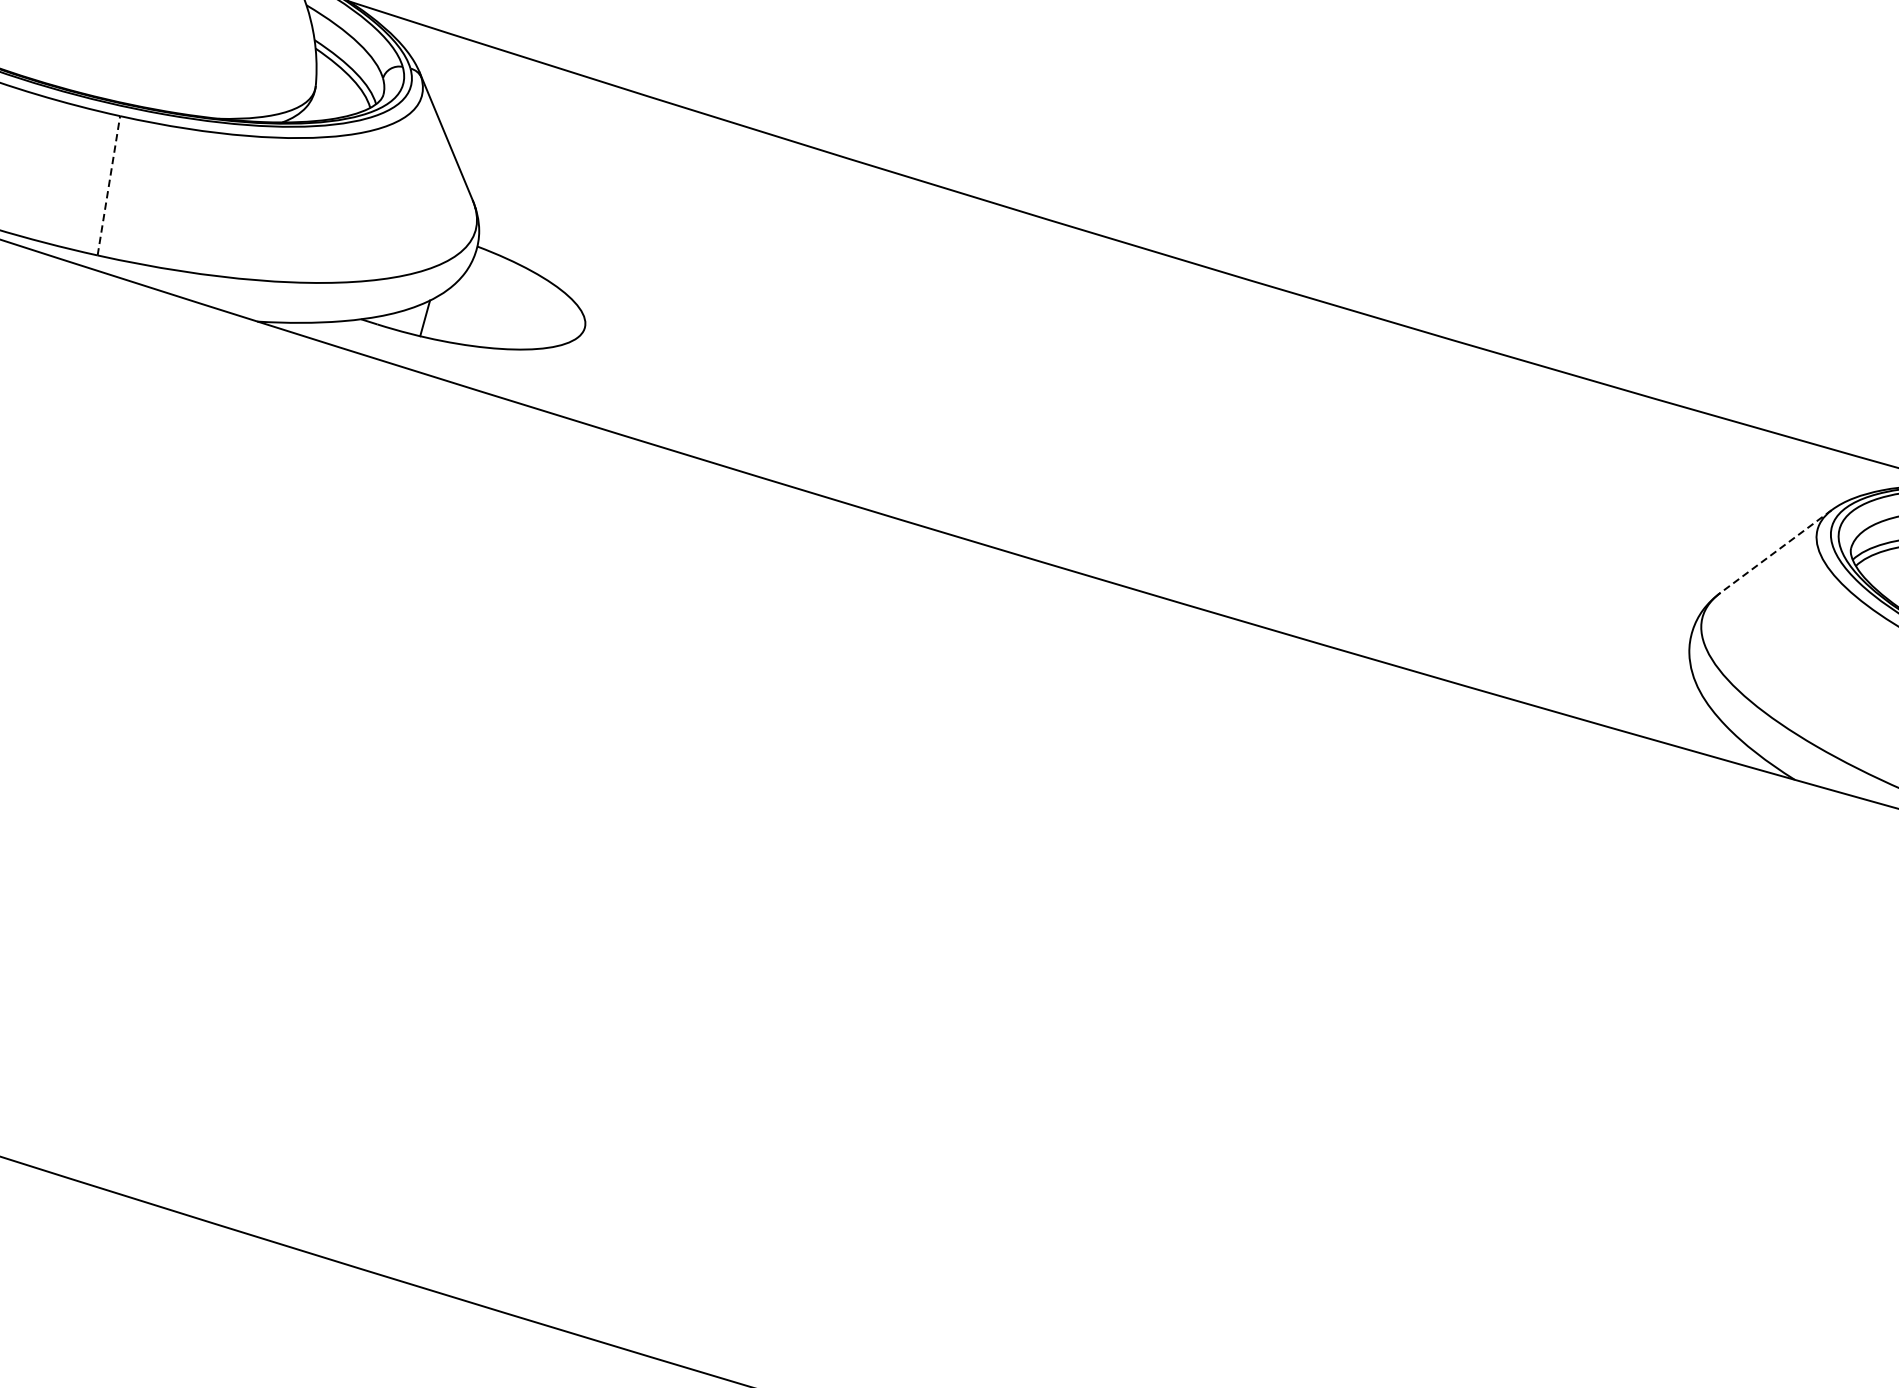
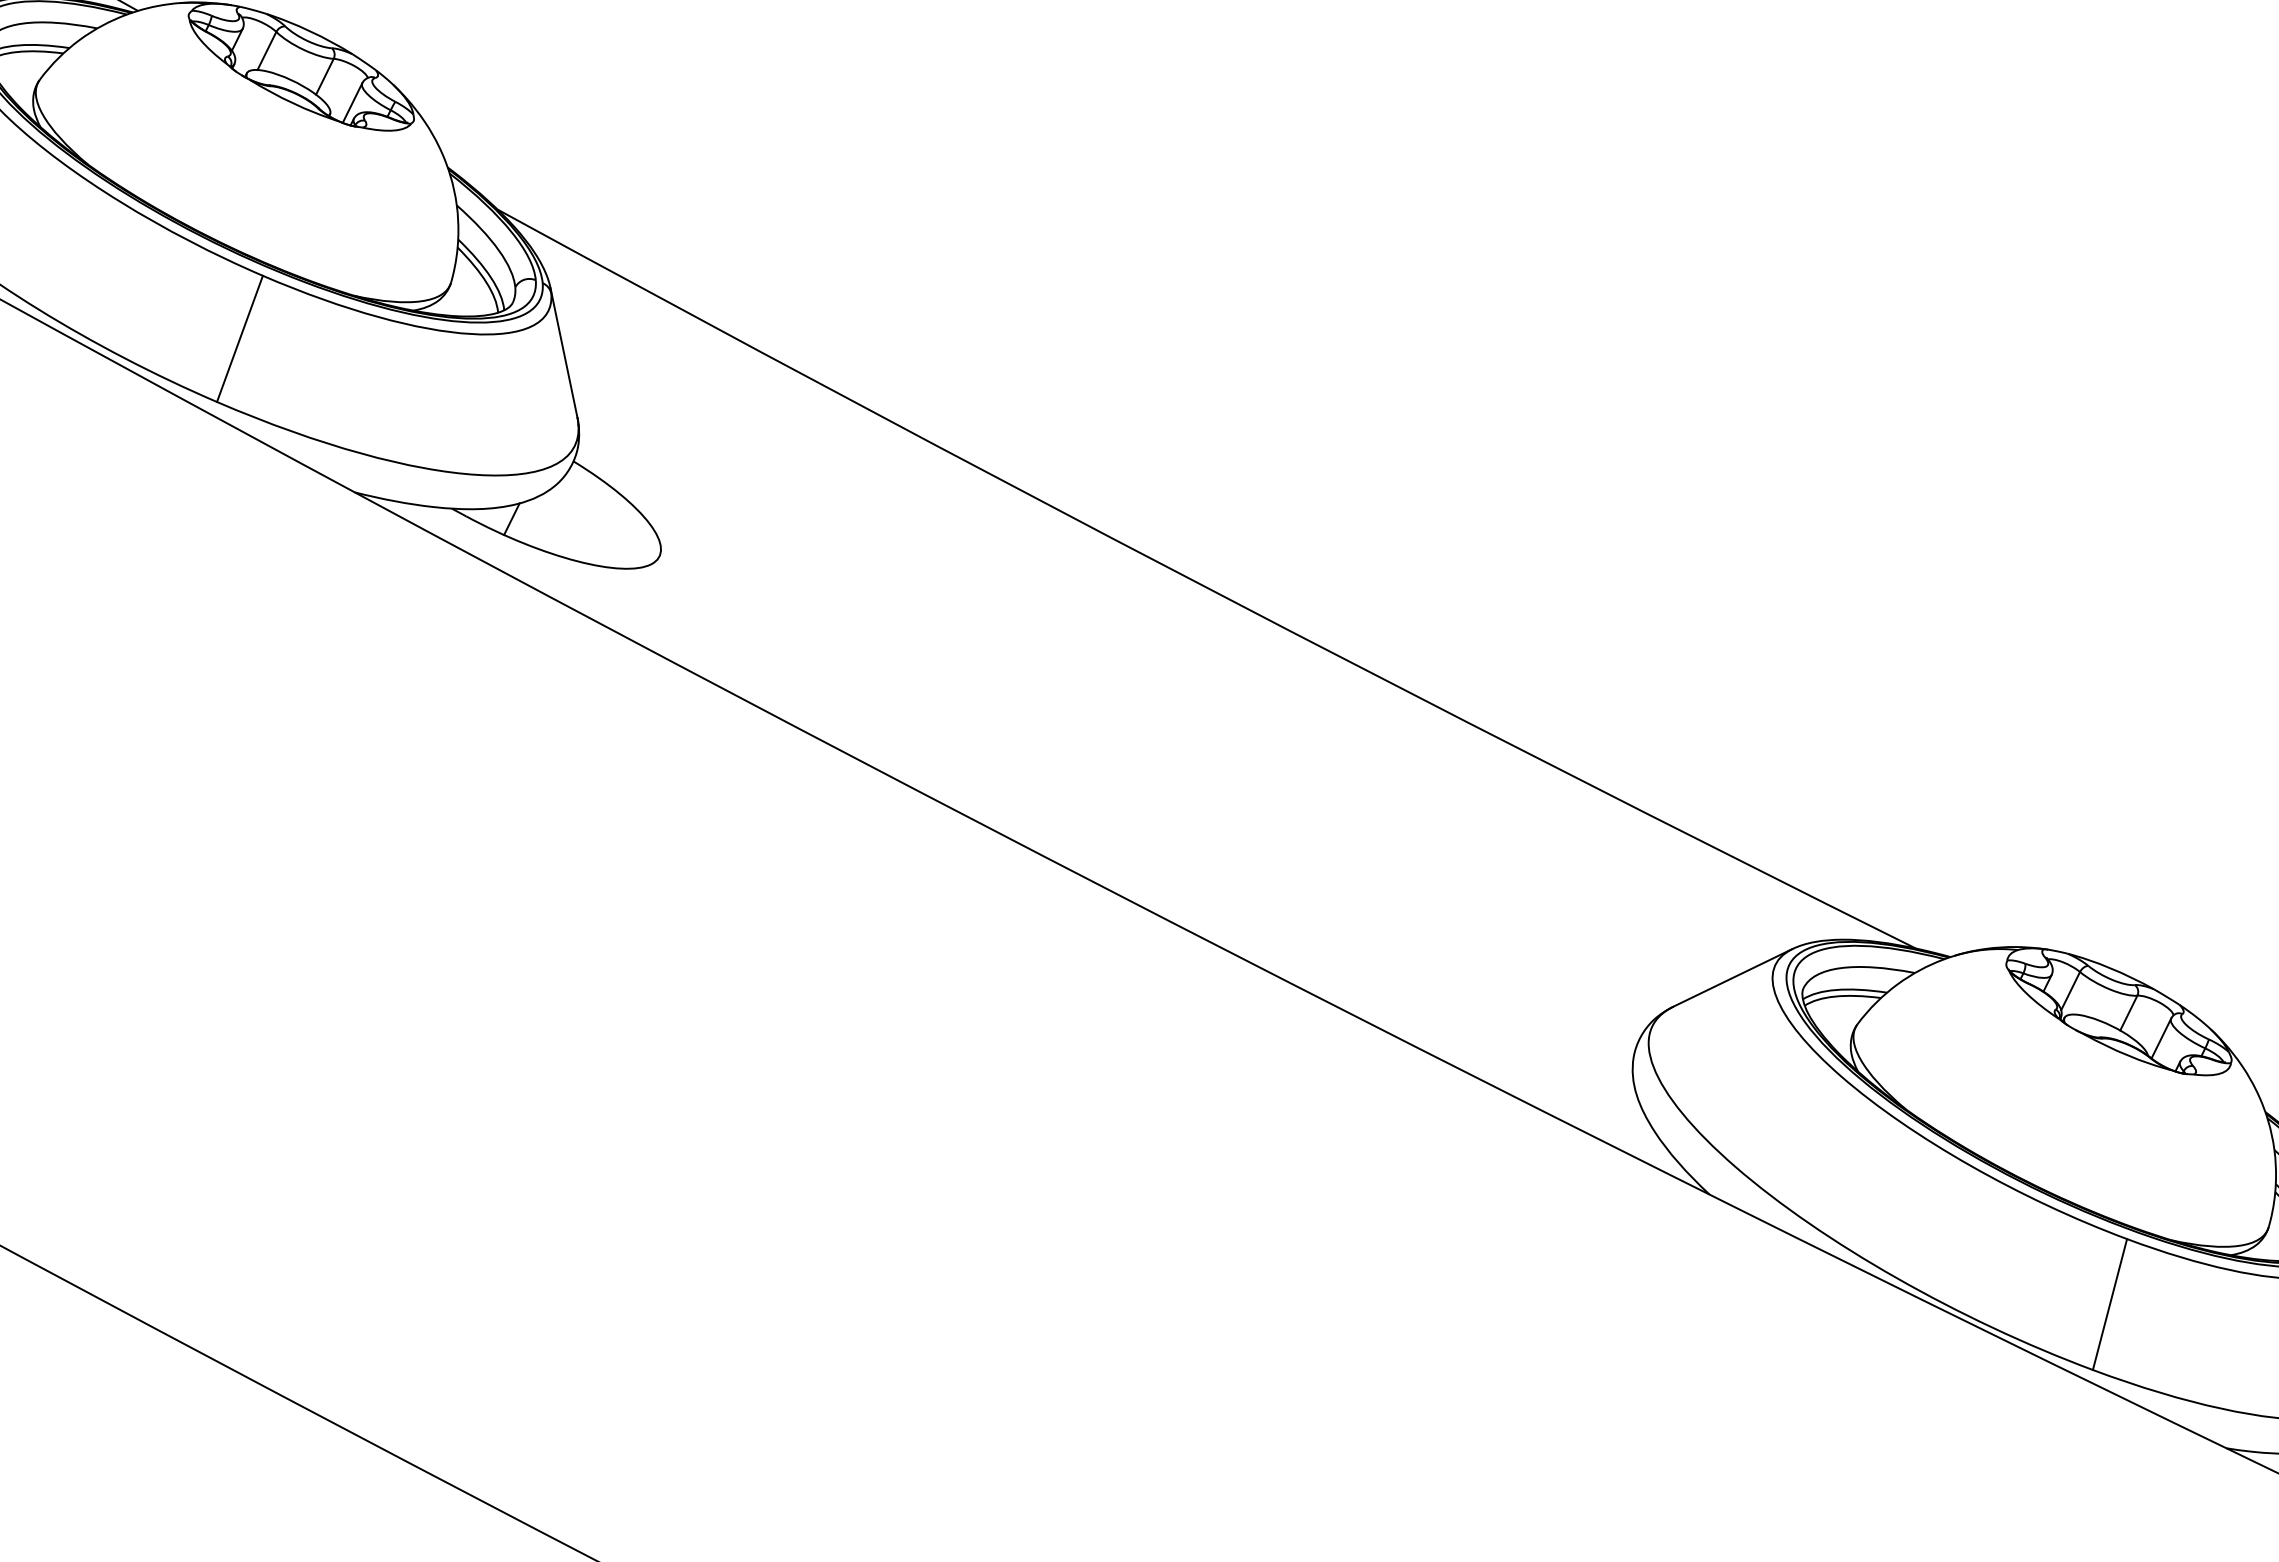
line: (109, 185) -> (240, 338), dashed -> solid
line: (1775, 552) -> (1732, 978), dashed -> solid

